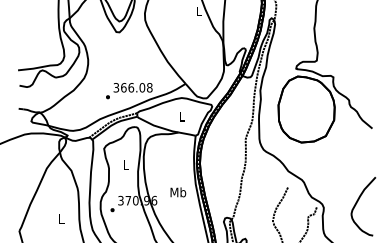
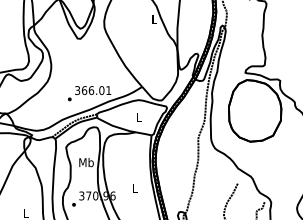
text: (149, 87) -> (108, 90), 366.08 -> 366.01
text: (125, 164) -> (86, 162), L -> Mb
text: (178, 192) -> (135, 188), Mb -> L

